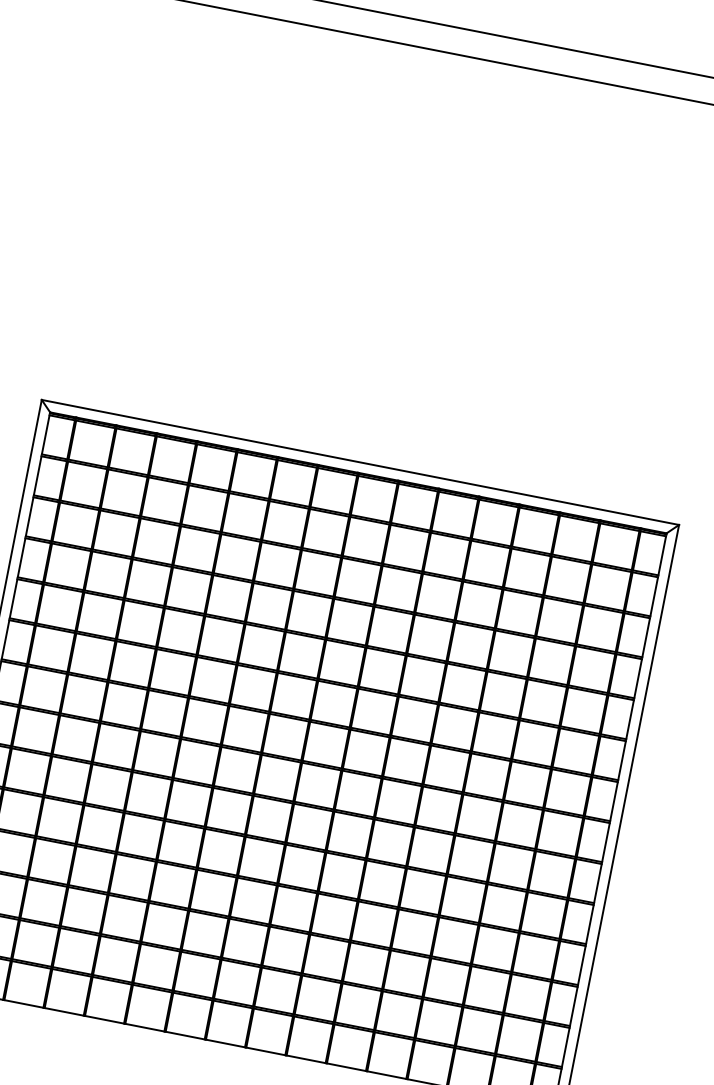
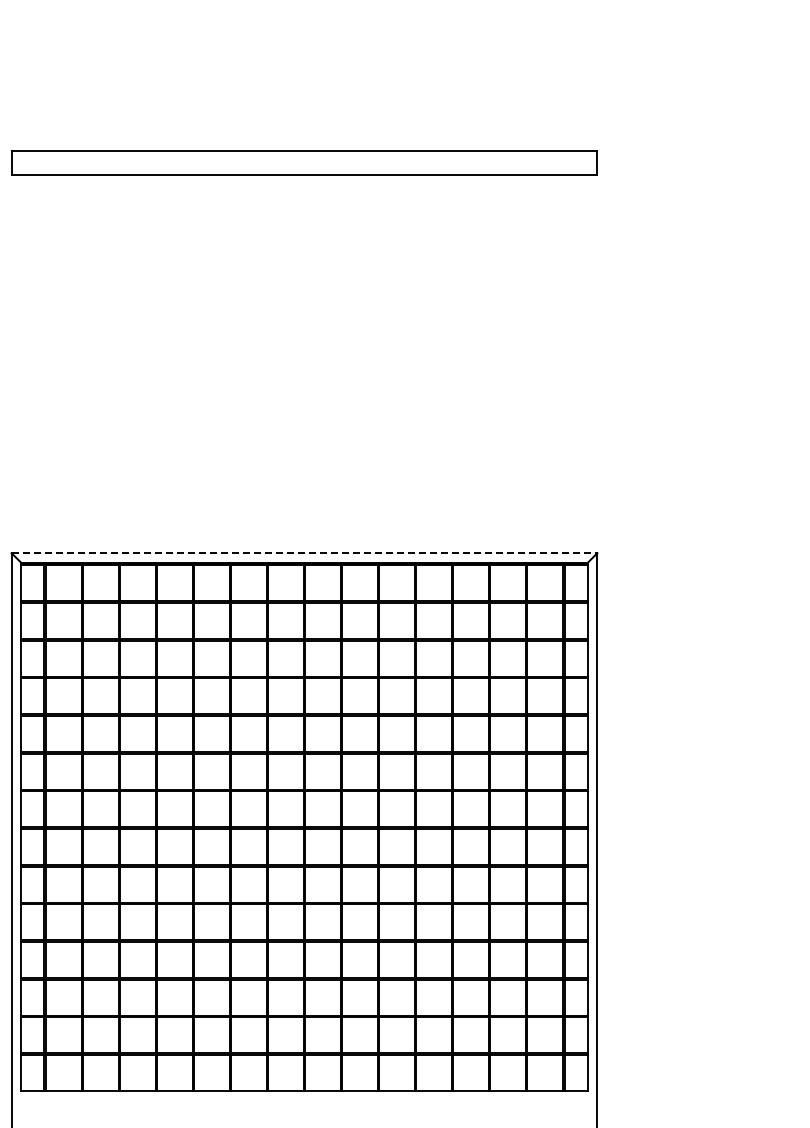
line: (360, 462) -> (304, 553), solid -> dashed

